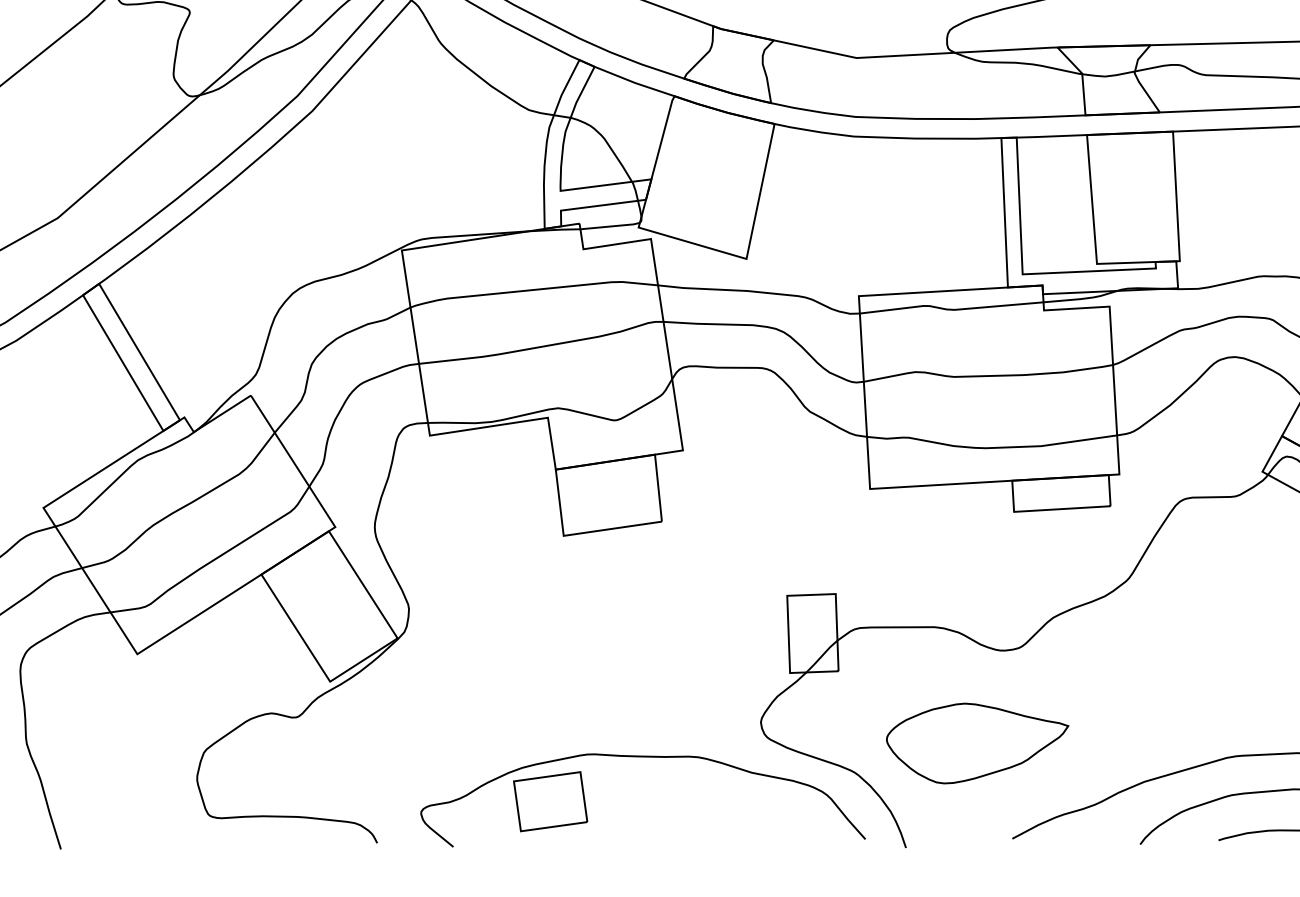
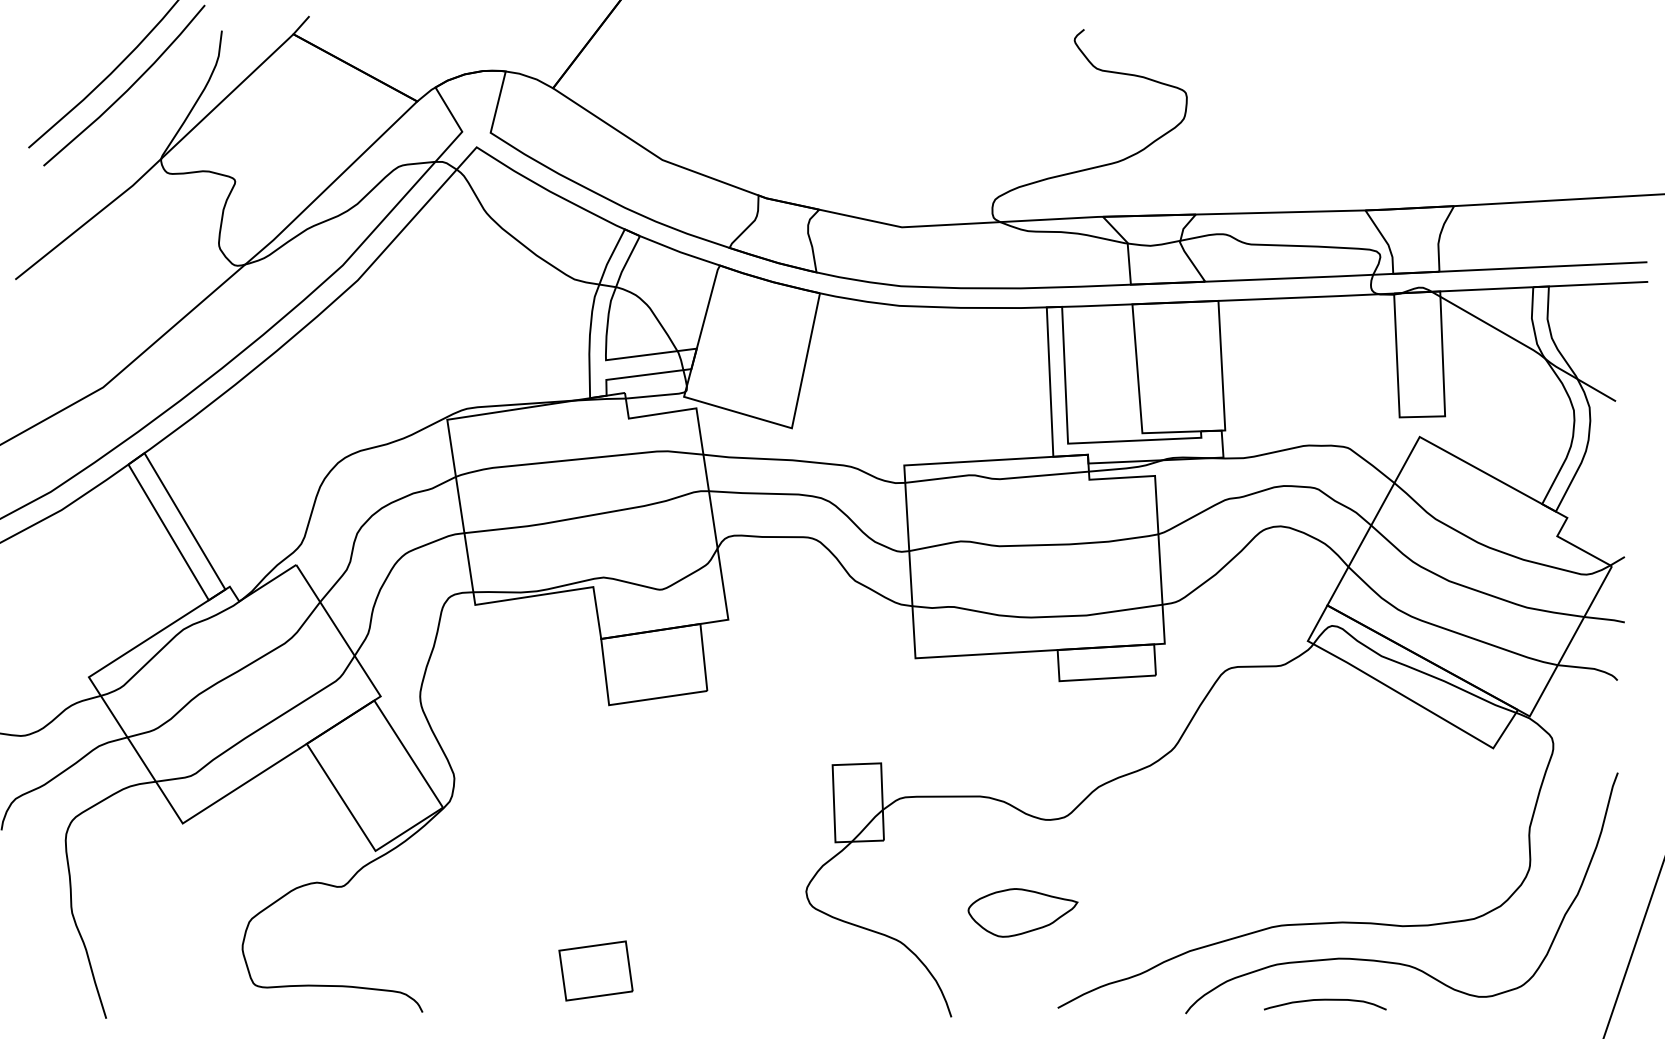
part: (977, 743) -> (1022, 912), size x0.6
curve: (643, 757) -> (688, 926), removed

